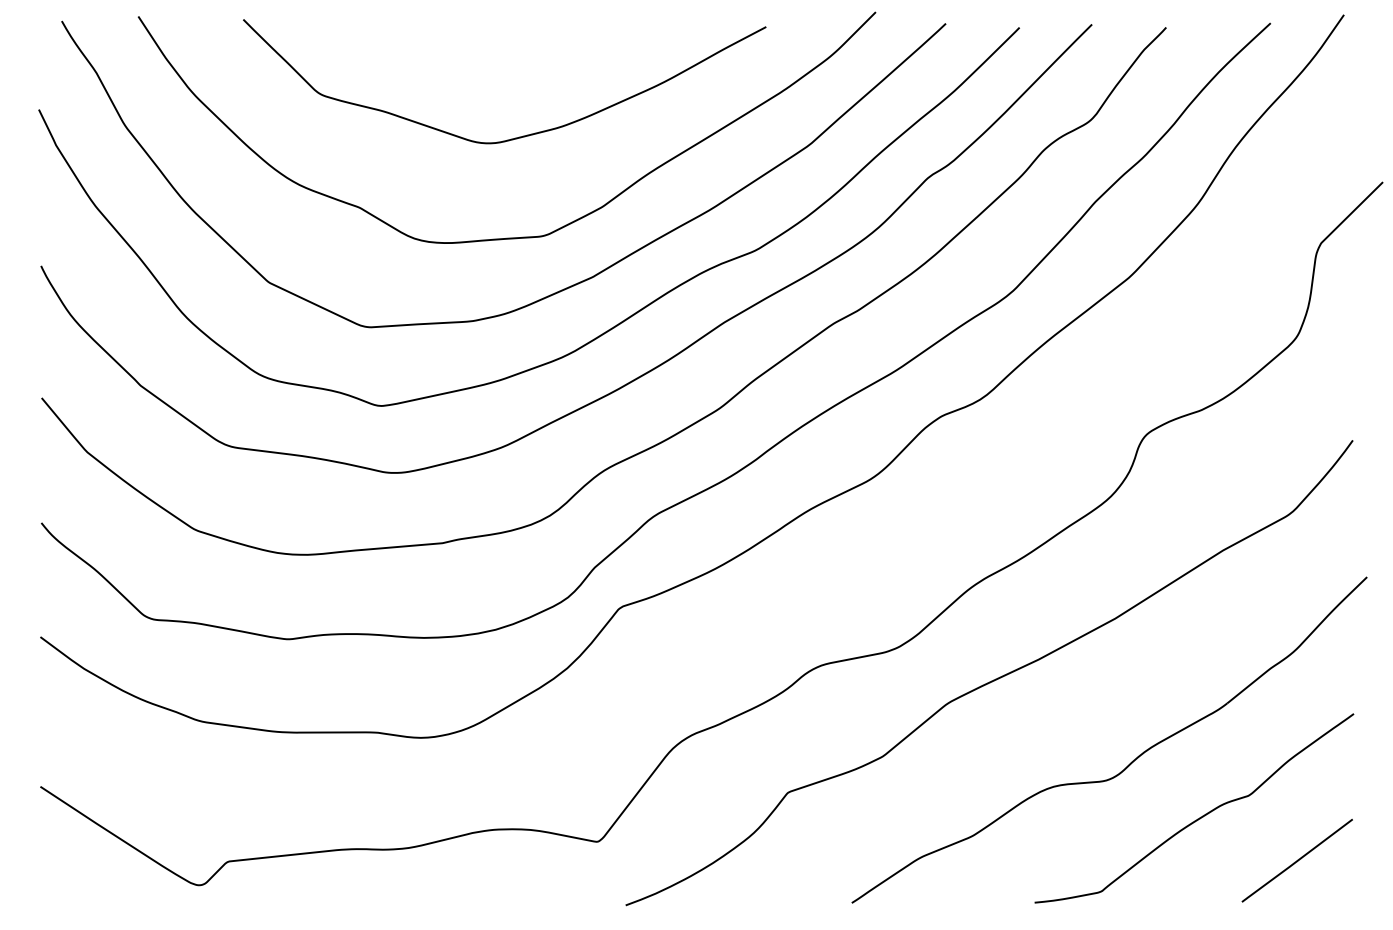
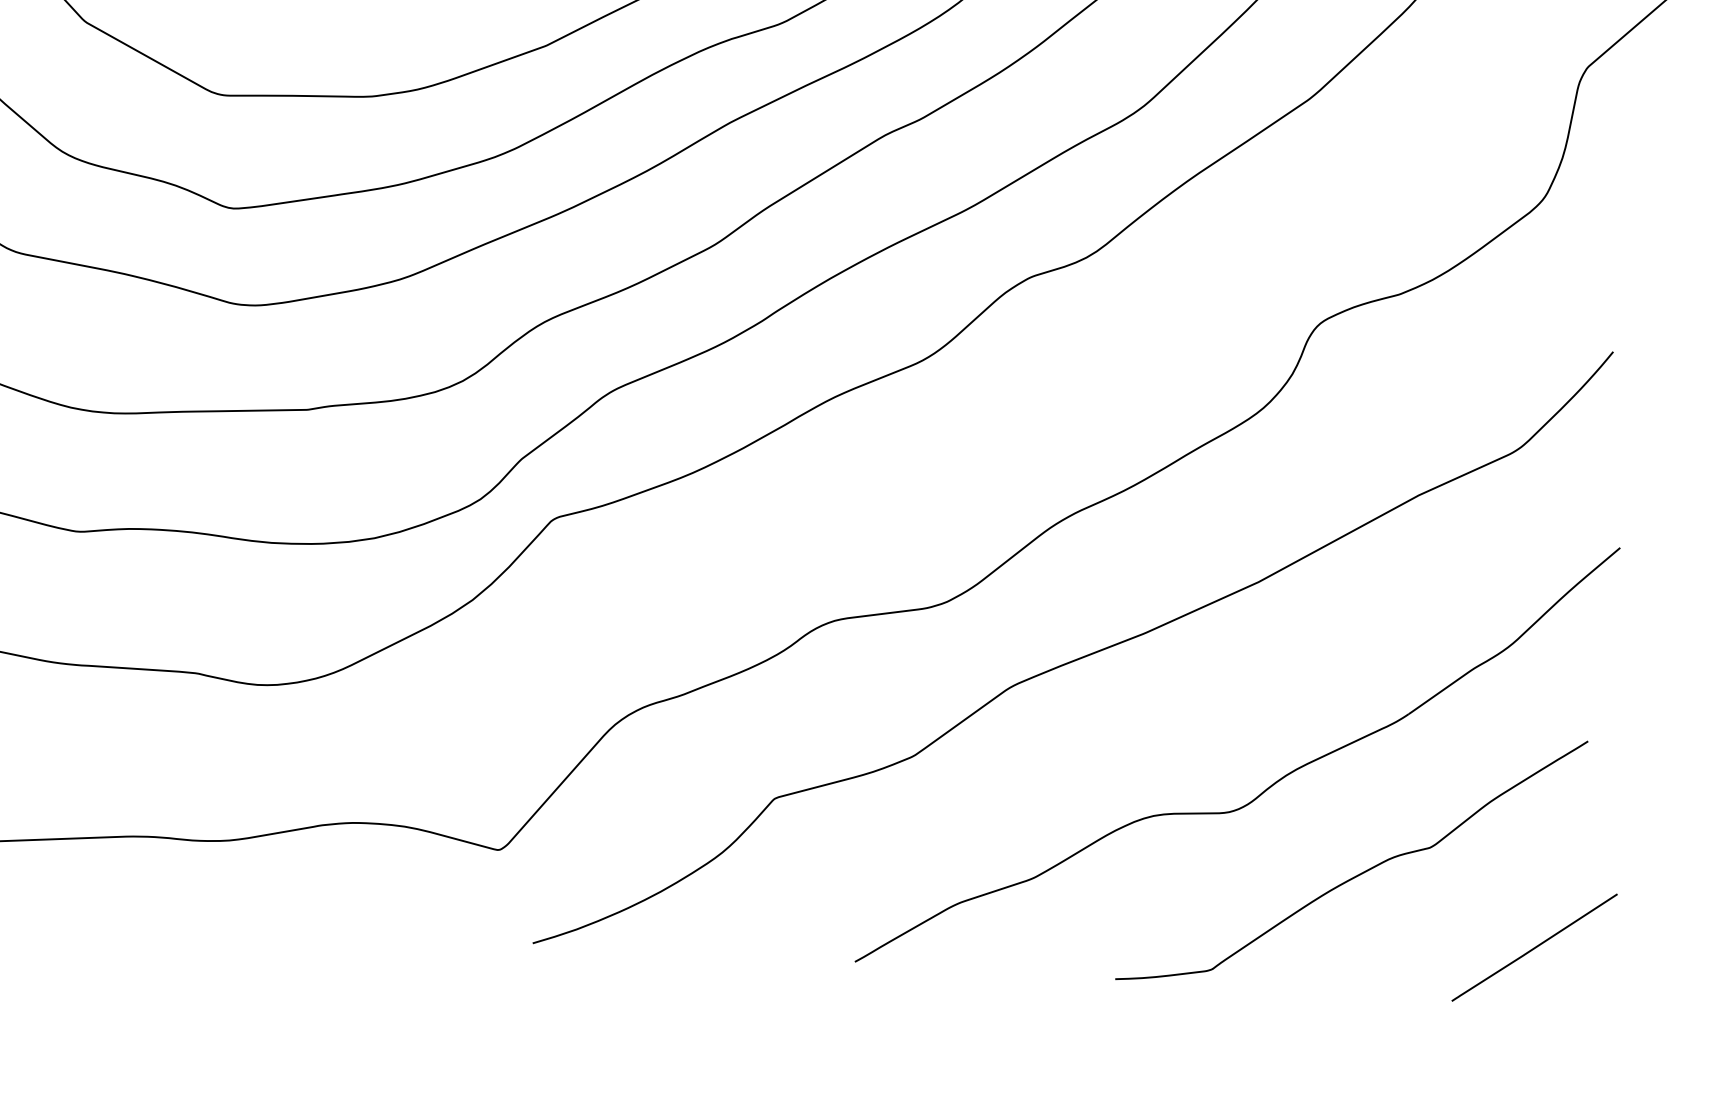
line: (1296, 860) -> (1533, 947), moved

